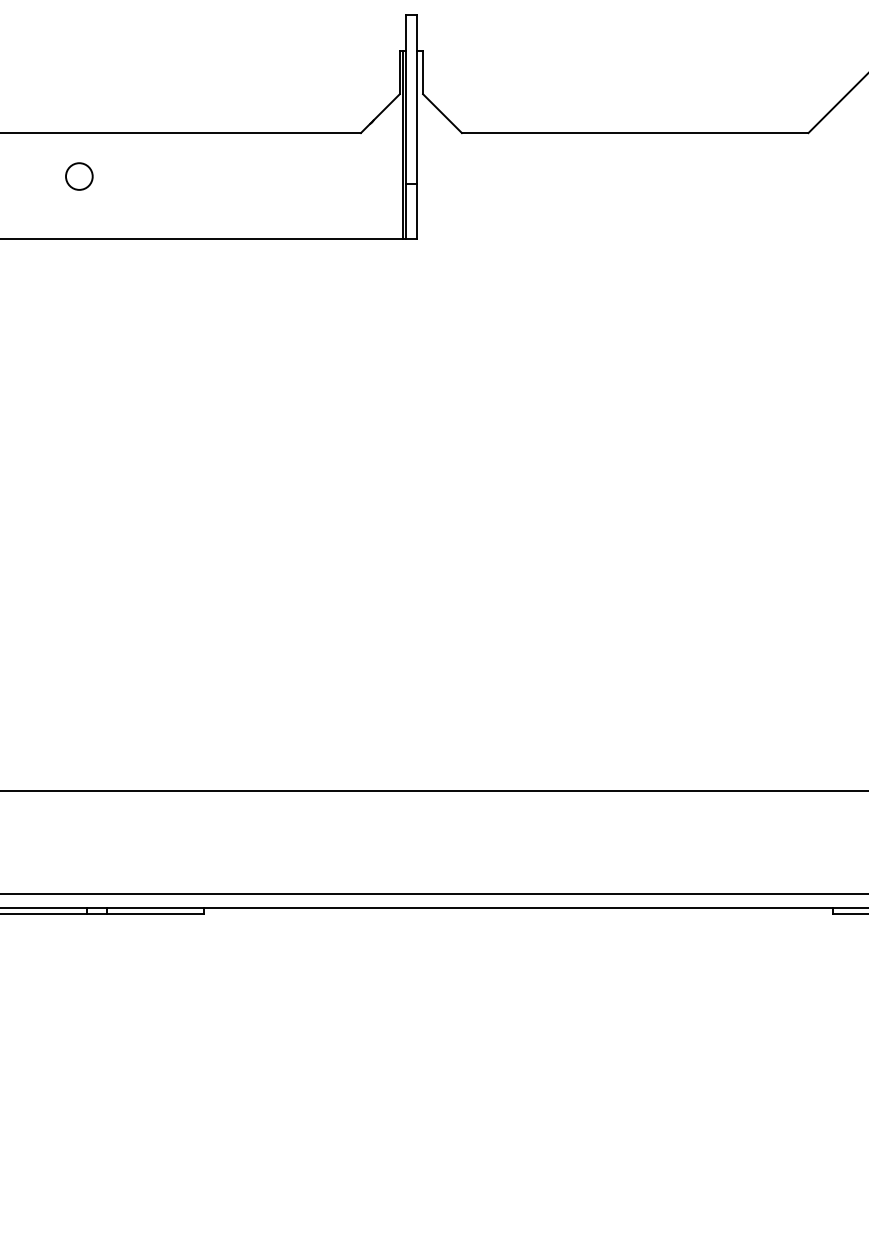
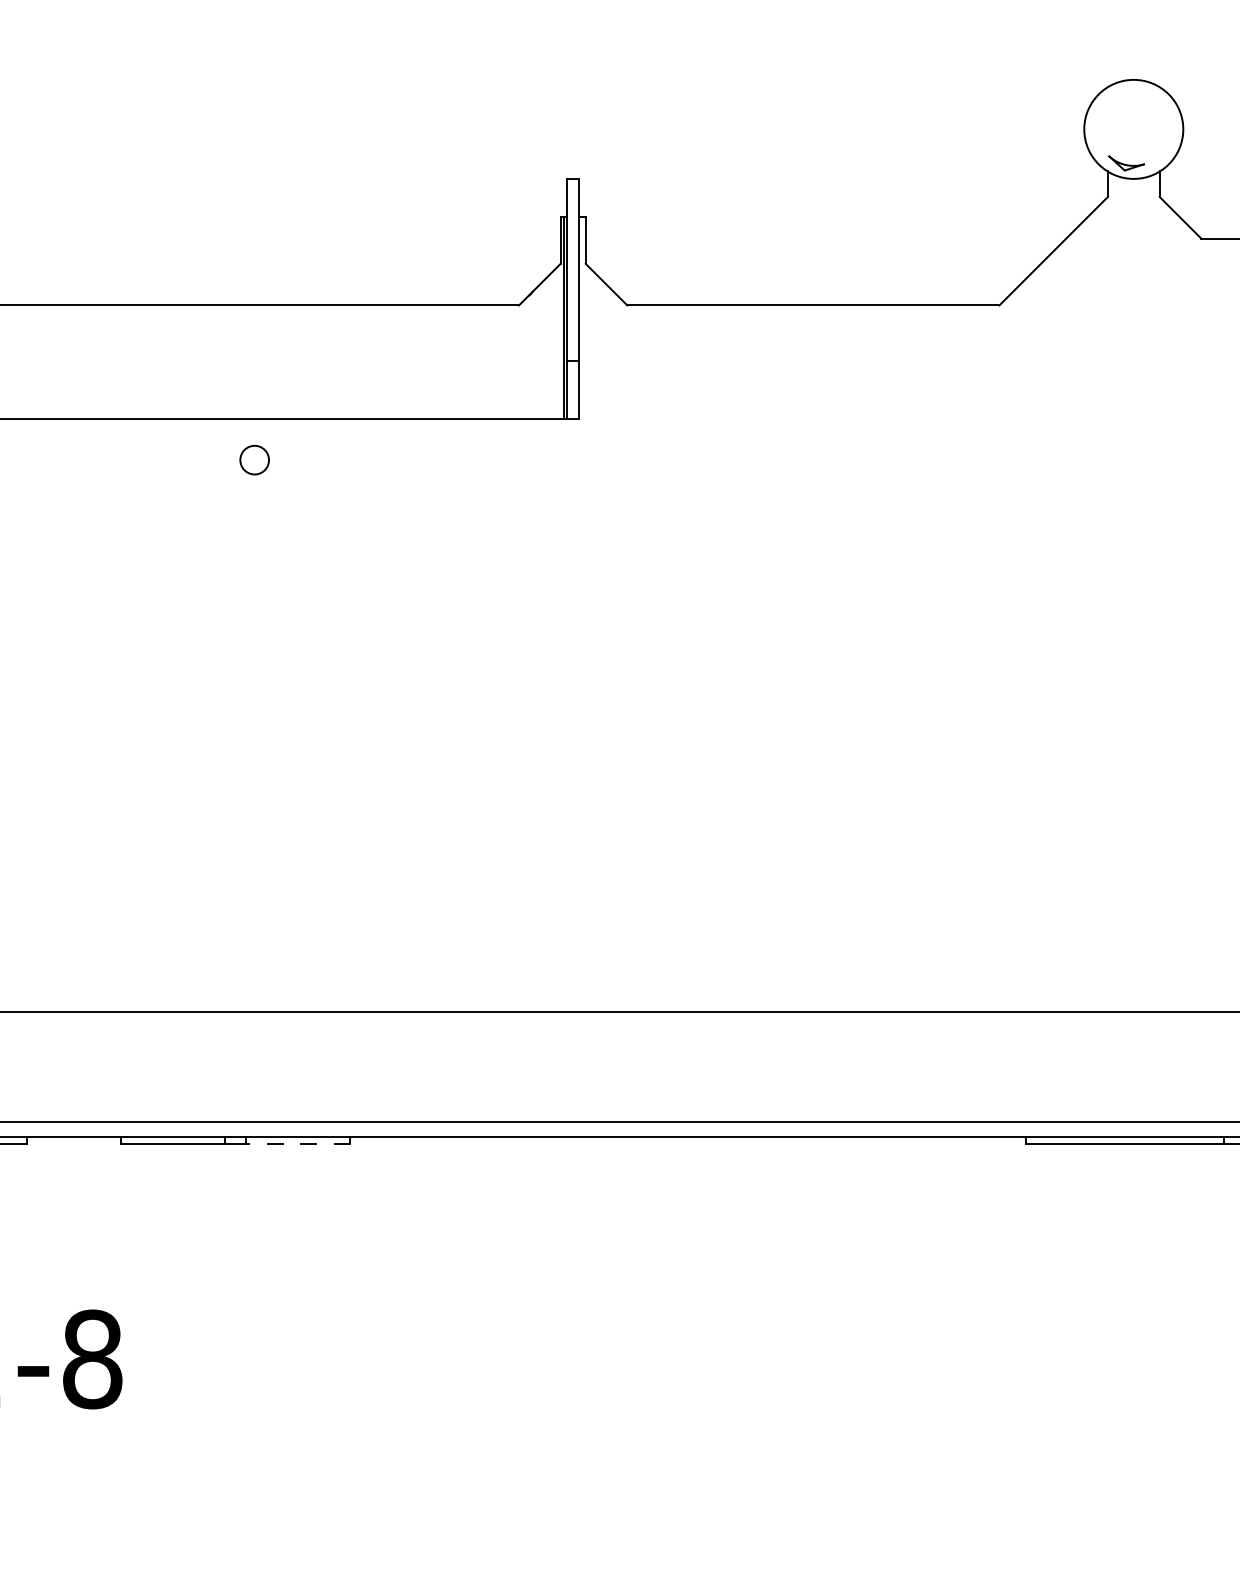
circle: (79, 175) -> (254, 459), moved
line: (154, 913) -> (297, 1143), solid -> dashed

